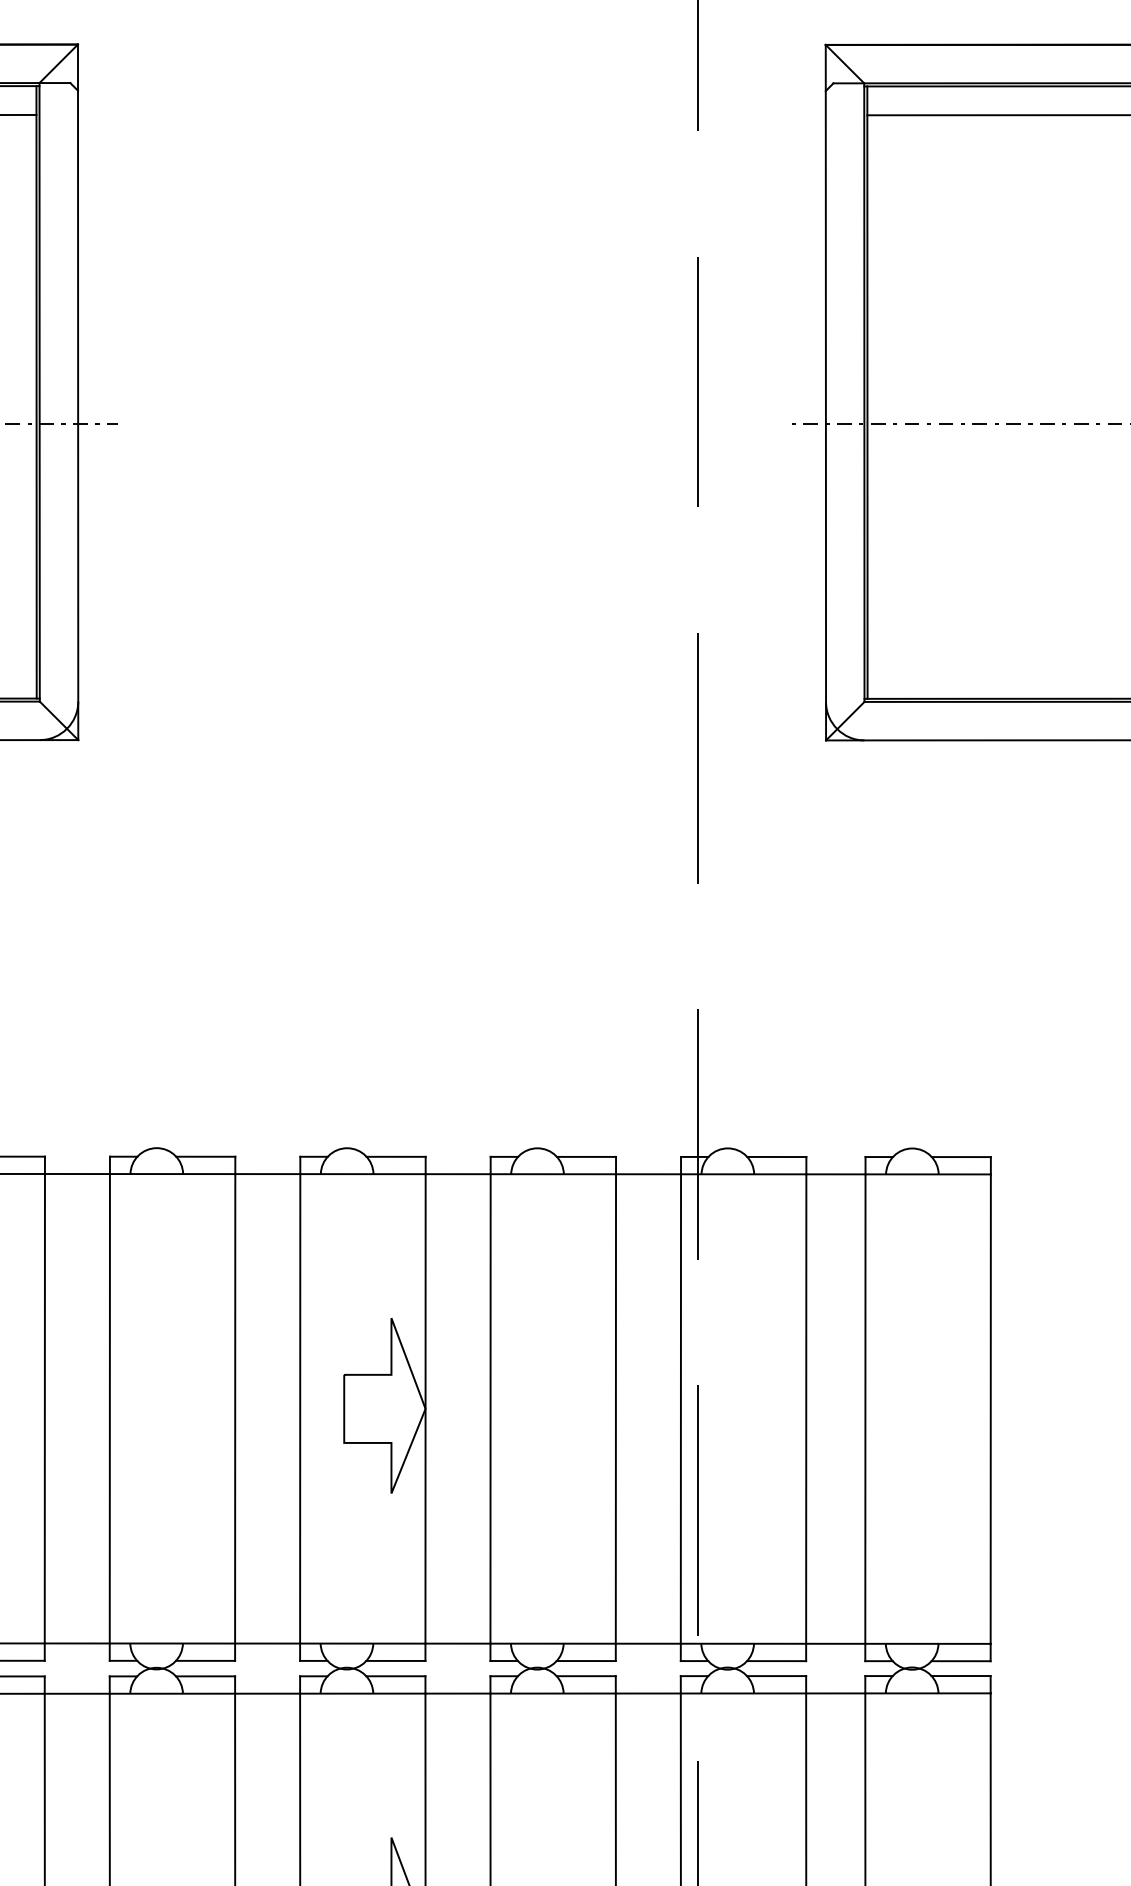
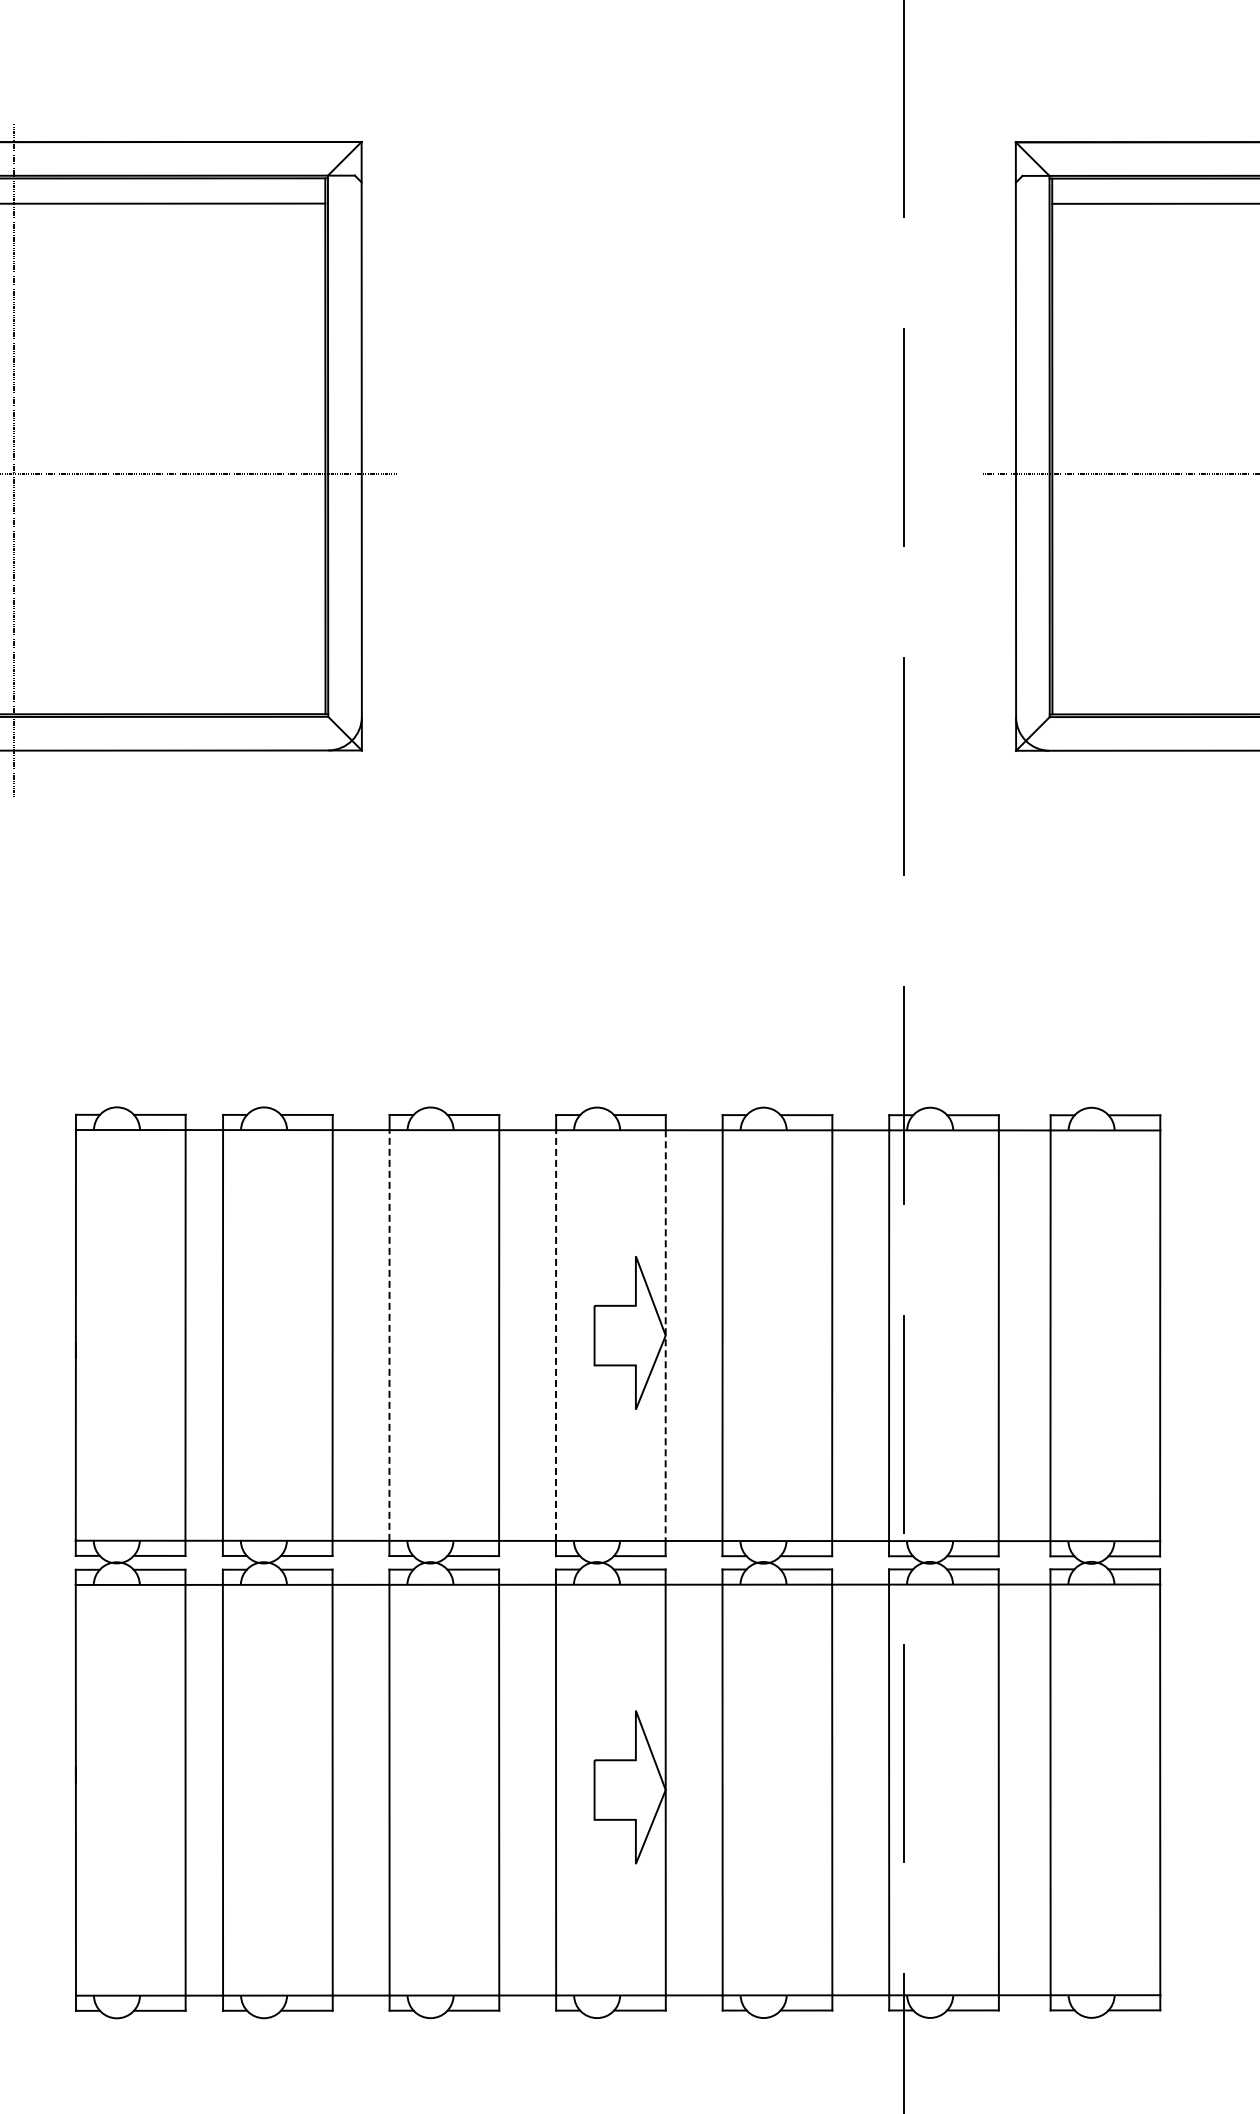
line: (109, 1408) -> (389, 1335), solid -> dashed
line: (300, 1408) -> (556, 1335), solid -> dashed
line: (425, 1409) -> (665, 1336), solid -> dashed

